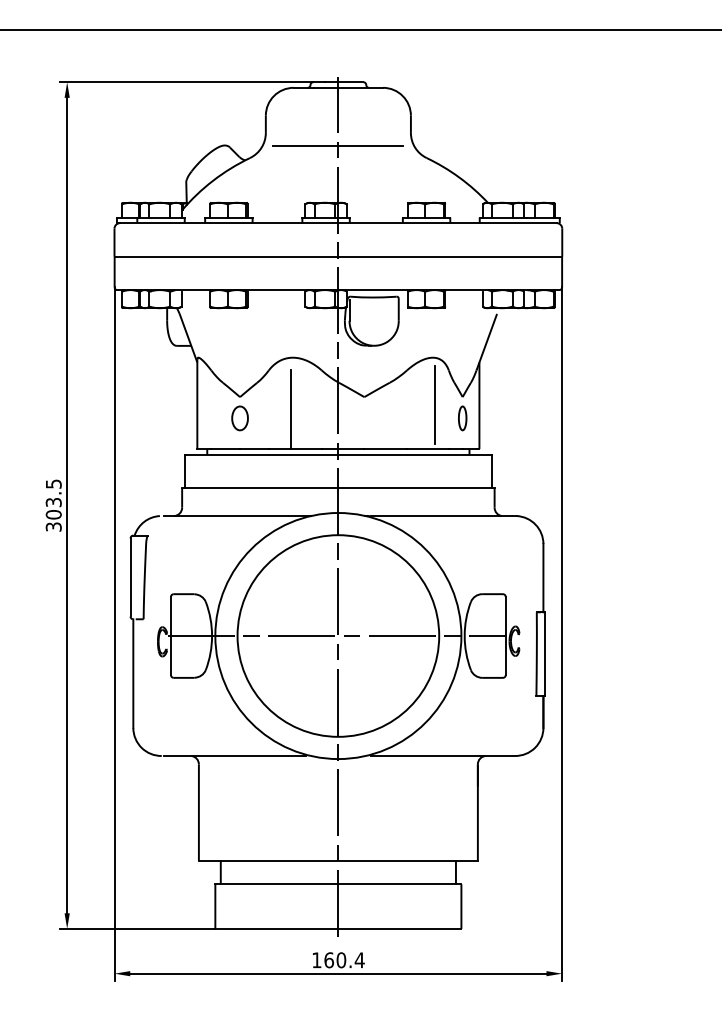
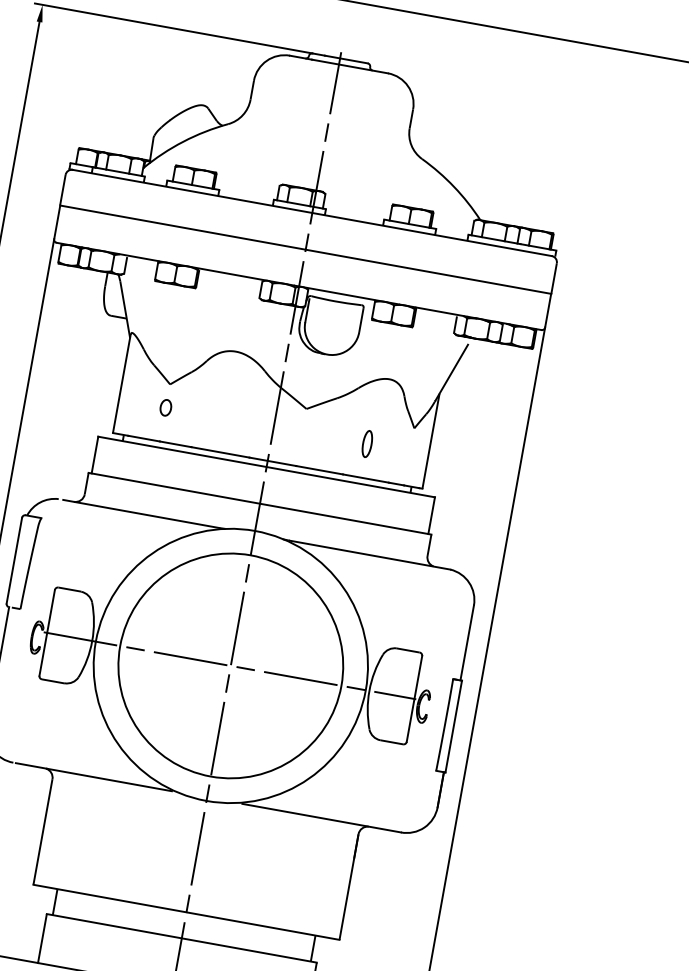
line: (338, 145) -> (327, 127), removed
line: (434, 404) -> (381, 430), removed
line: (291, 409) -> (224, 408), removed
part: (239, 418) -> (165, 407), size x0.6
part: (462, 418) -> (367, 444), moved

